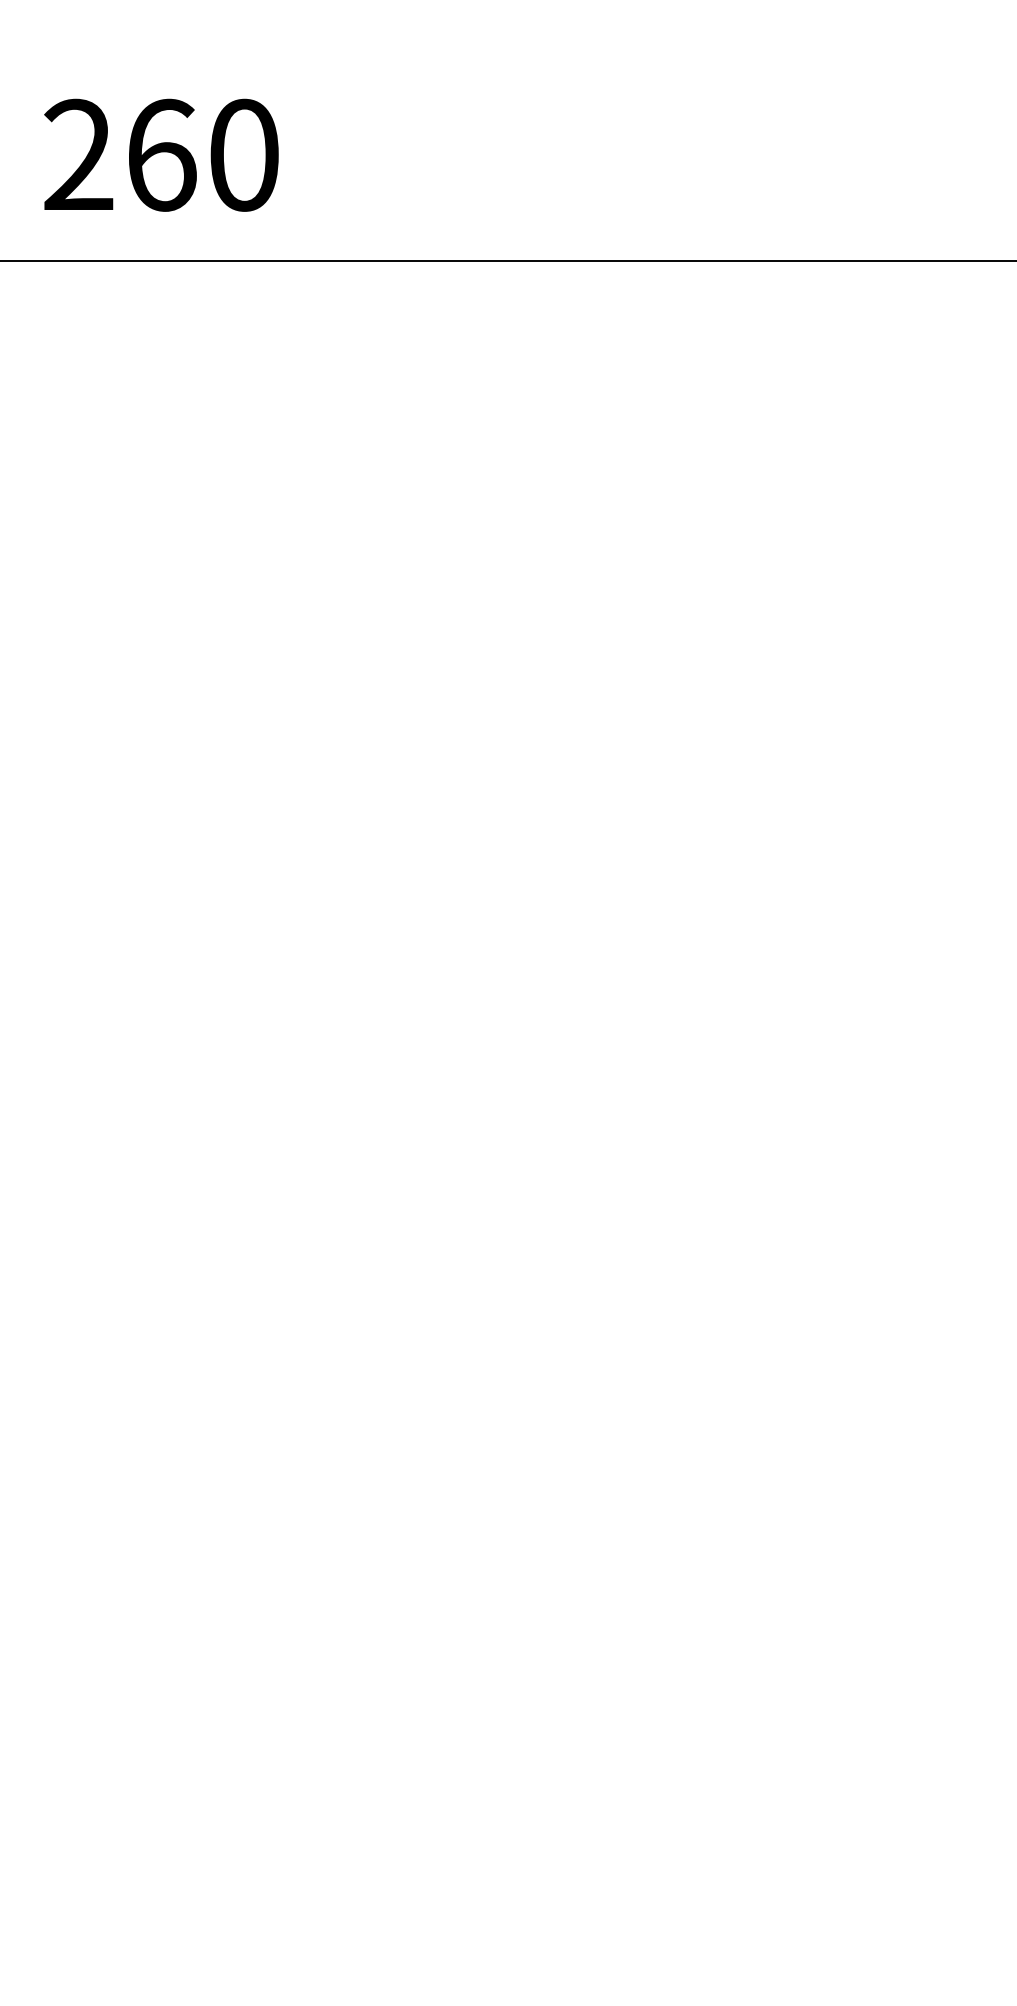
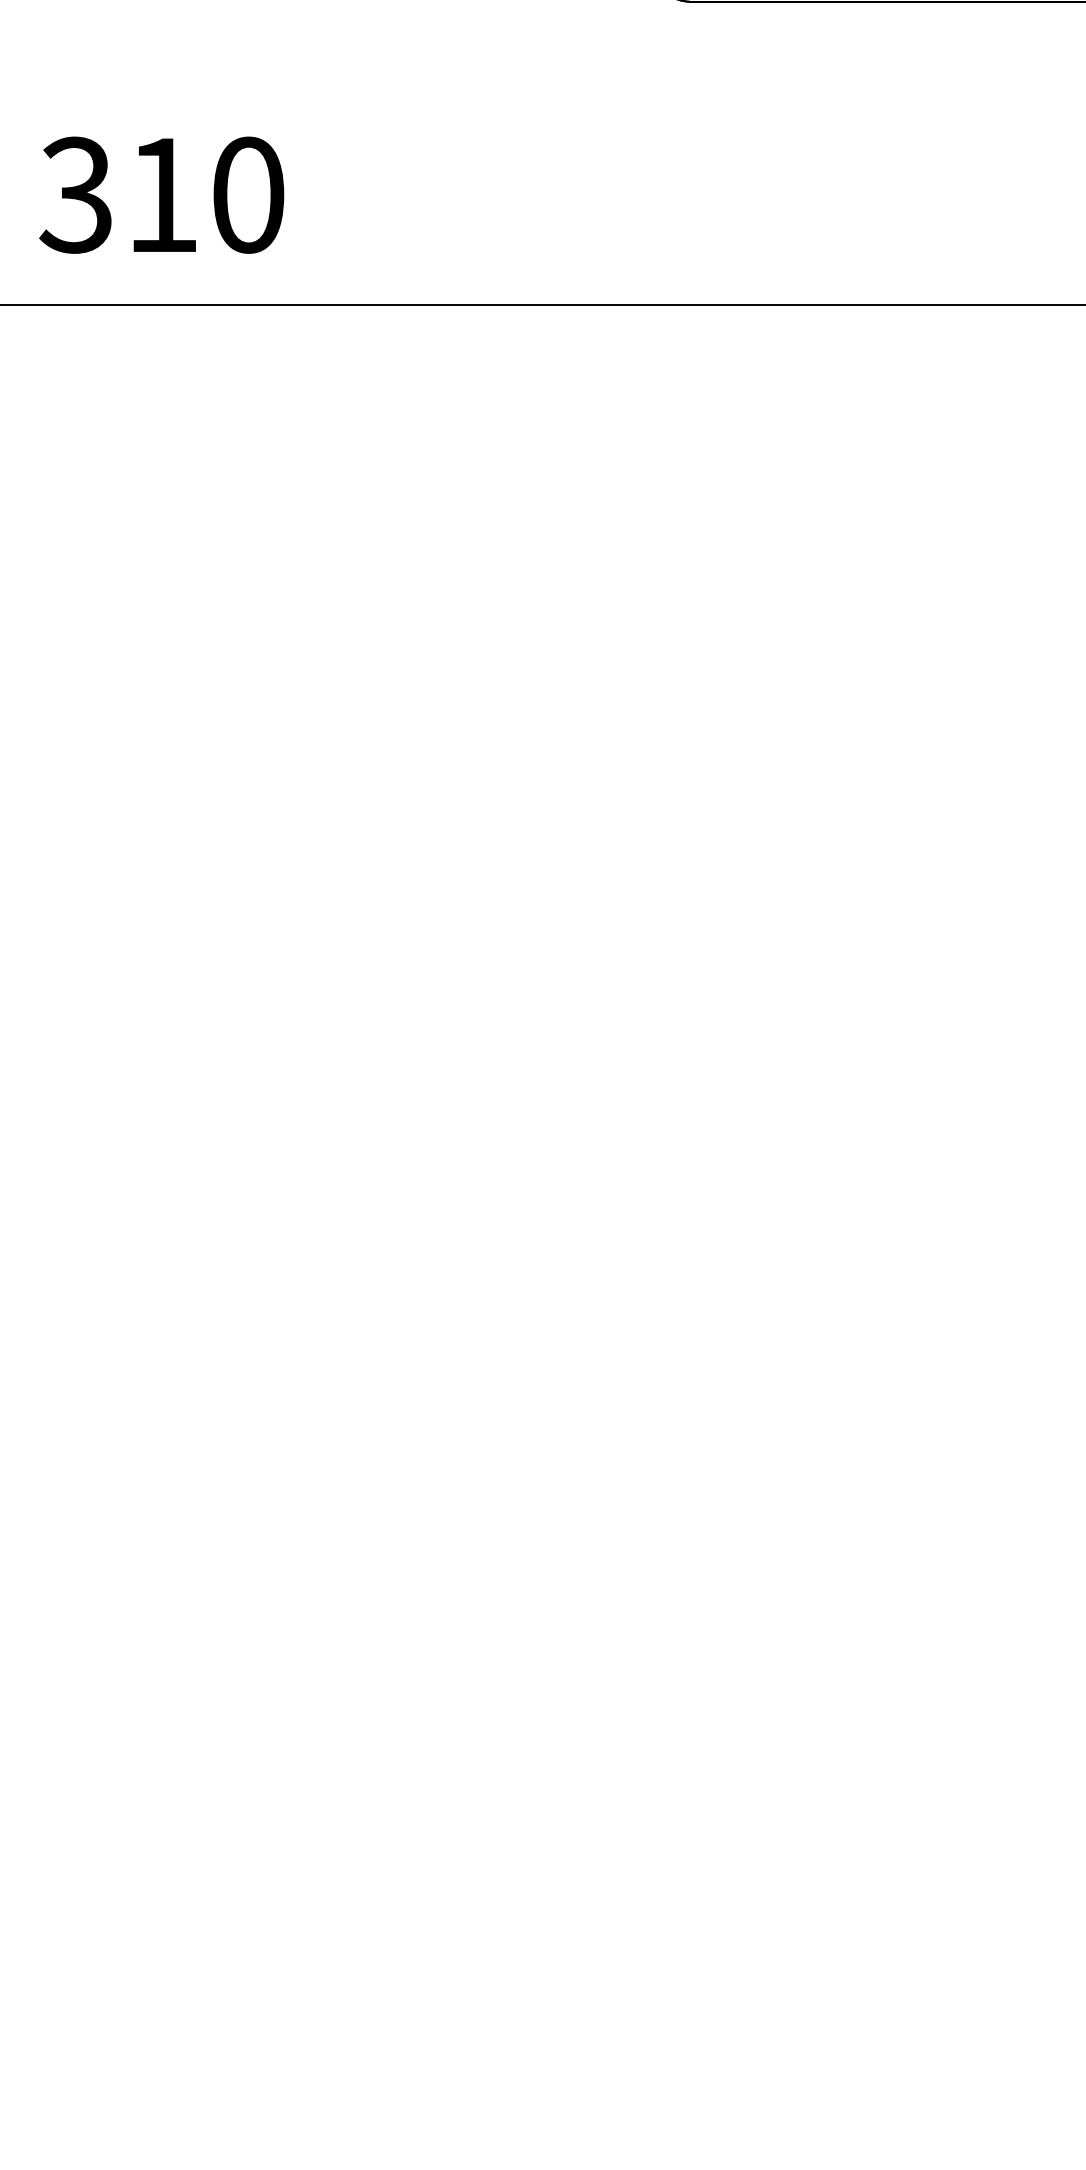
text: (119, 154) -> (119, 194), 260 -> 310

